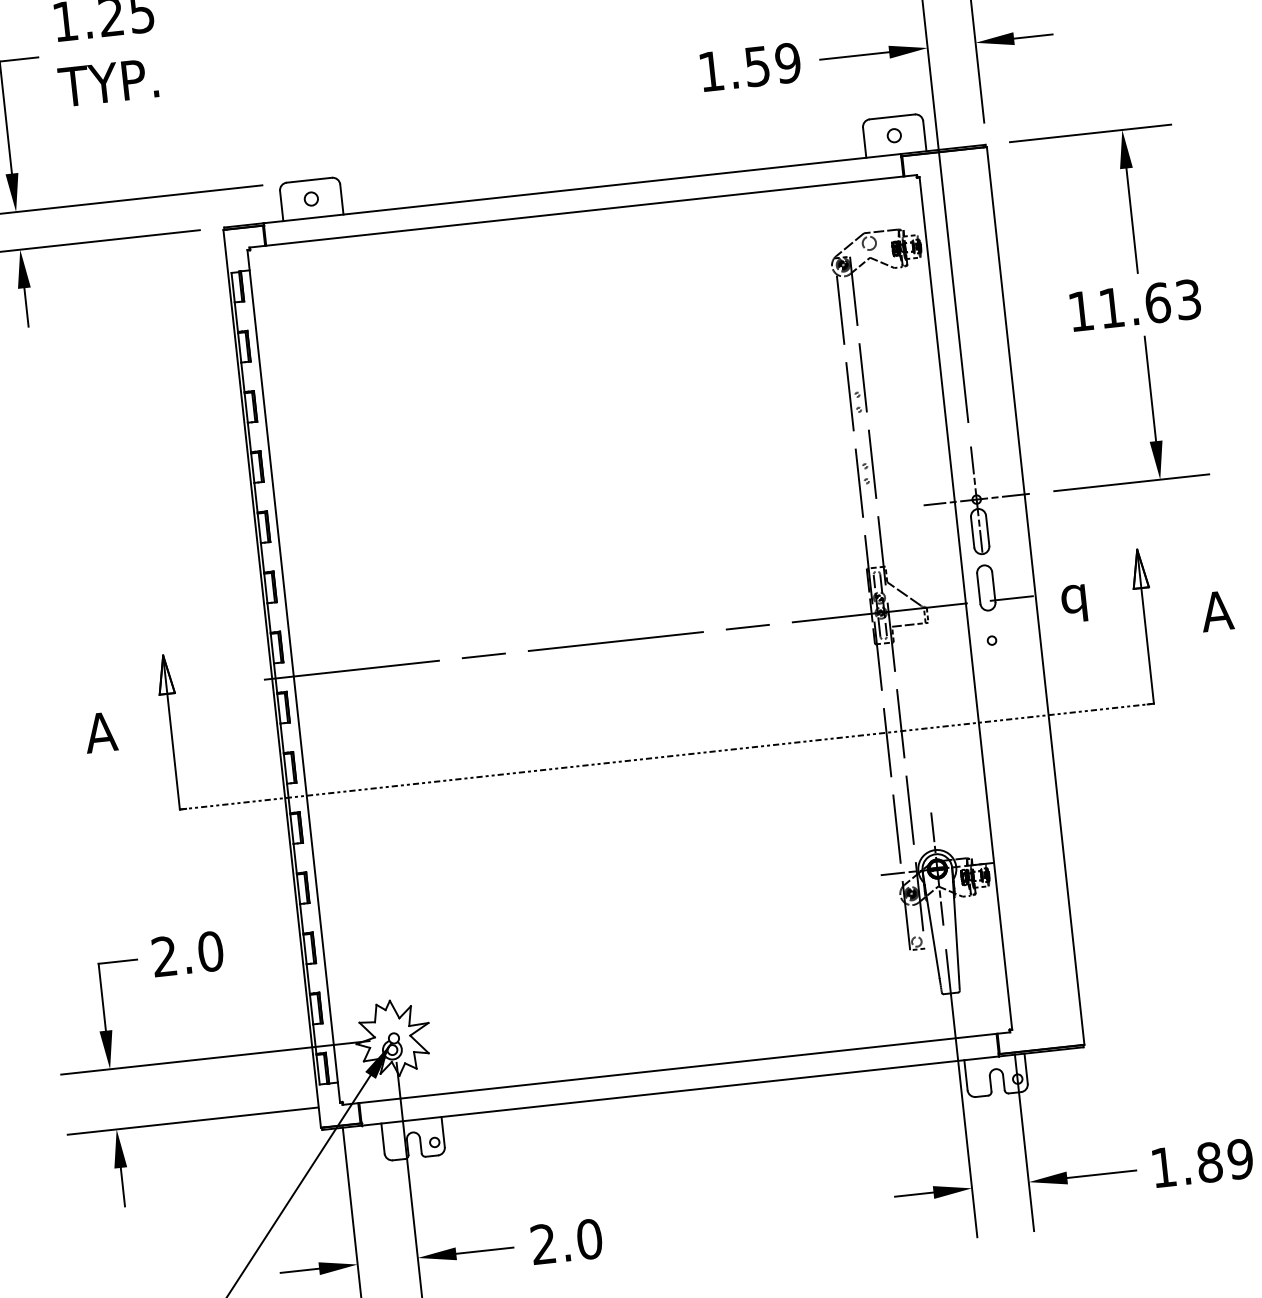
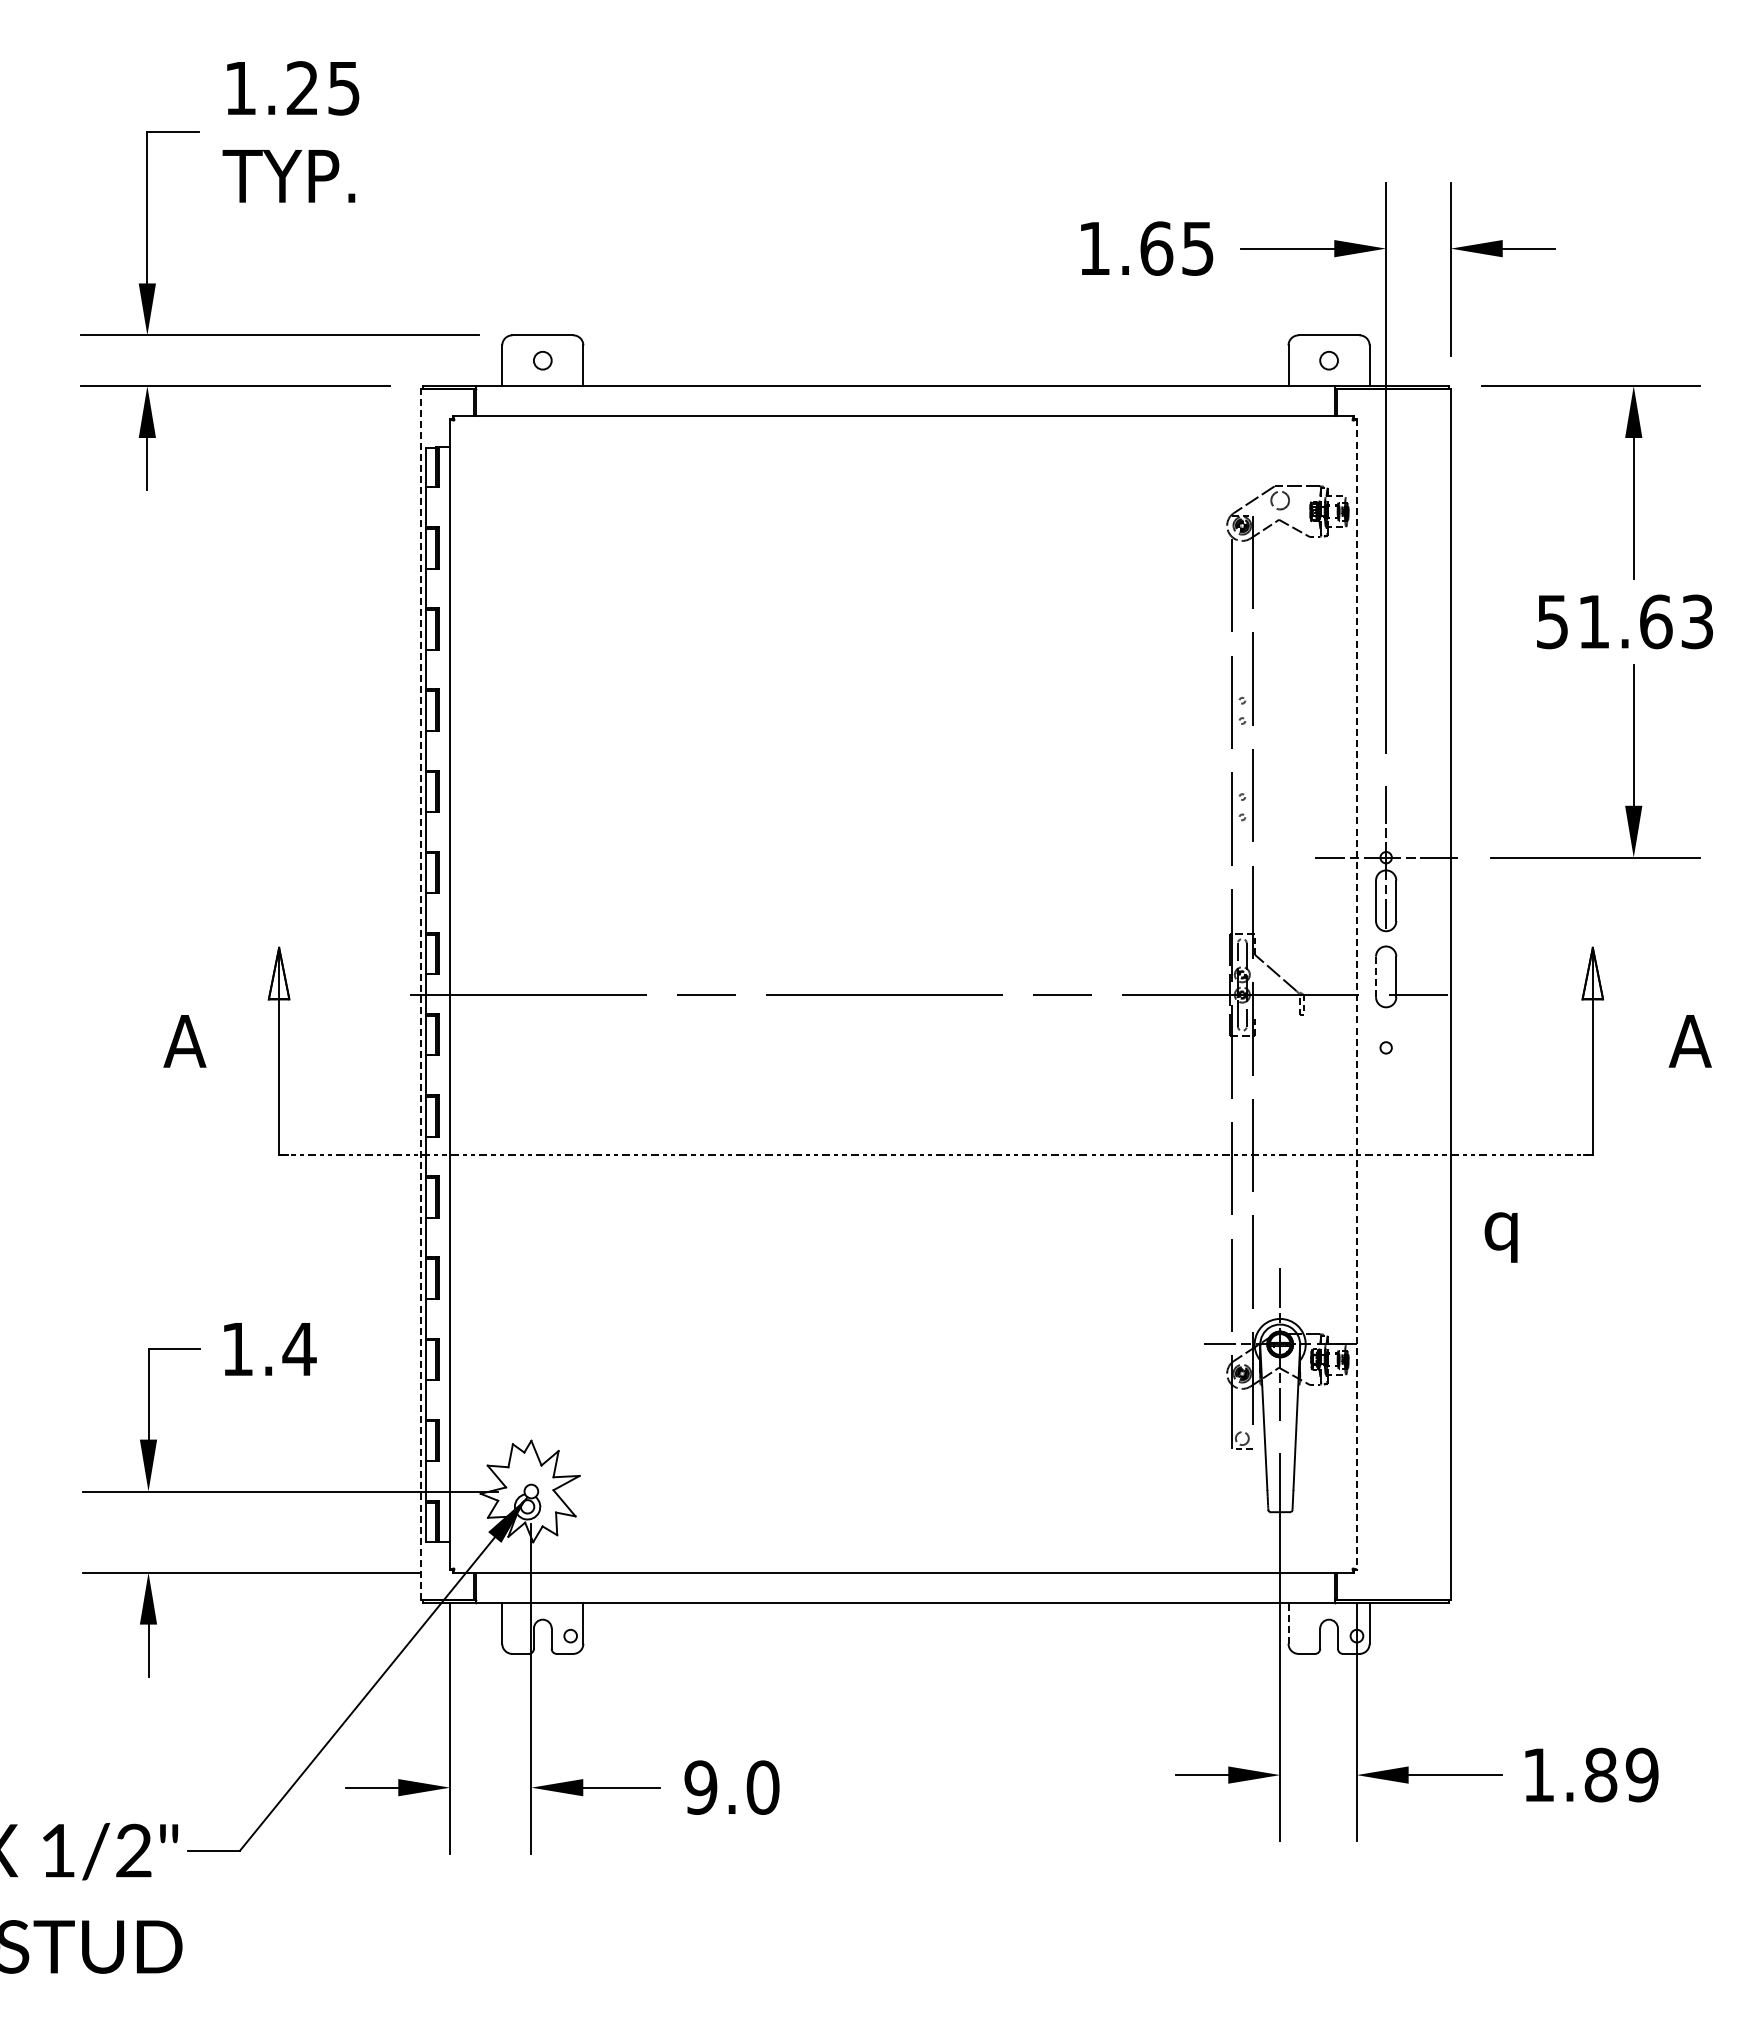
text: (772, 64) -> (1177, 248), 1.59 -> 1.65
text: (1081, 311) -> (1552, 622), 11.63 -> 51.63
line: (979, 588) -> (1376, 976), solid -> dashed
text: (1073, 603) -> (1500, 1237), moved
line: (965, 604) -> (1356, 995), solid -> dashed
line: (907, 624) -> (1275, 1014), removed
line: (272, 678) -> (421, 994), solid -> dashed
text: (187, 954) -> (268, 1349), 2.0 -> 1.4
line: (965, 1074) -> (1288, 1622), solid -> dashed
text: (543, 1244) -> (700, 1787), 2.0 -> 9.0

